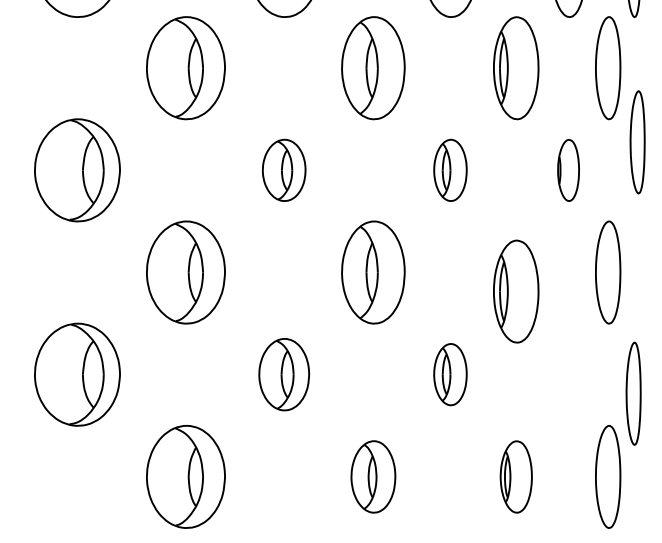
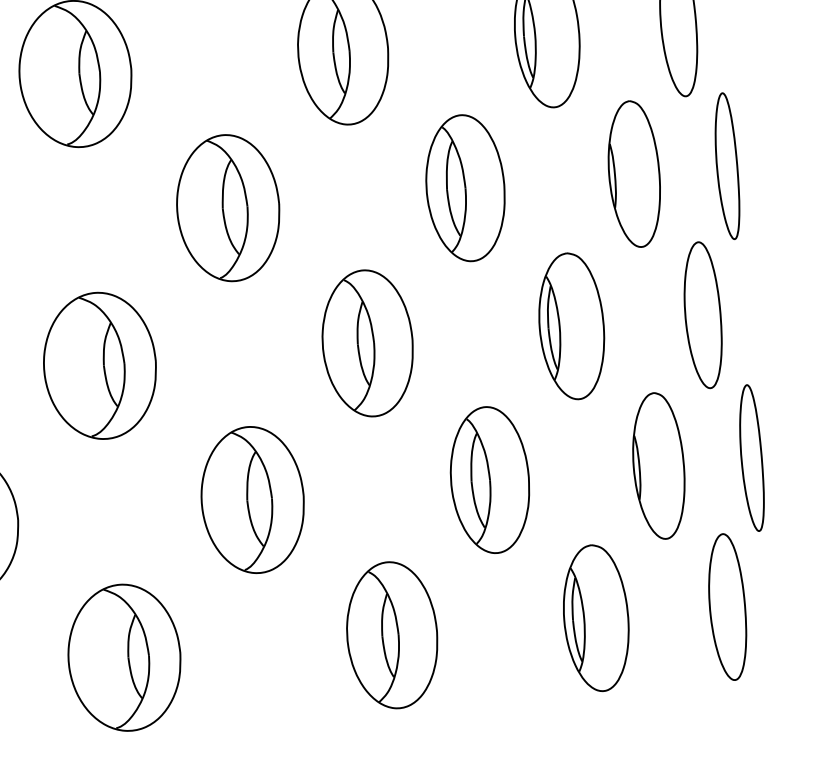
part: (637, 142) -> (726, 166), moved
part: (283, 170) -> (227, 208), size x1.67
part: (450, 170) -> (465, 188), size x1.67
part: (568, 170) -> (634, 174), size x1.67
part: (516, 291) -> (572, 326), moved
part: (283, 374) -> (251, 499), size x1.43
part: (450, 374) -> (490, 479), size x1.67
part: (568, 374) -> (658, 465), added
part: (633, 393) -> (751, 457), moved
part: (373, 476) -> (392, 634), size x1.43
part: (516, 476) -> (596, 617), size x1.43

